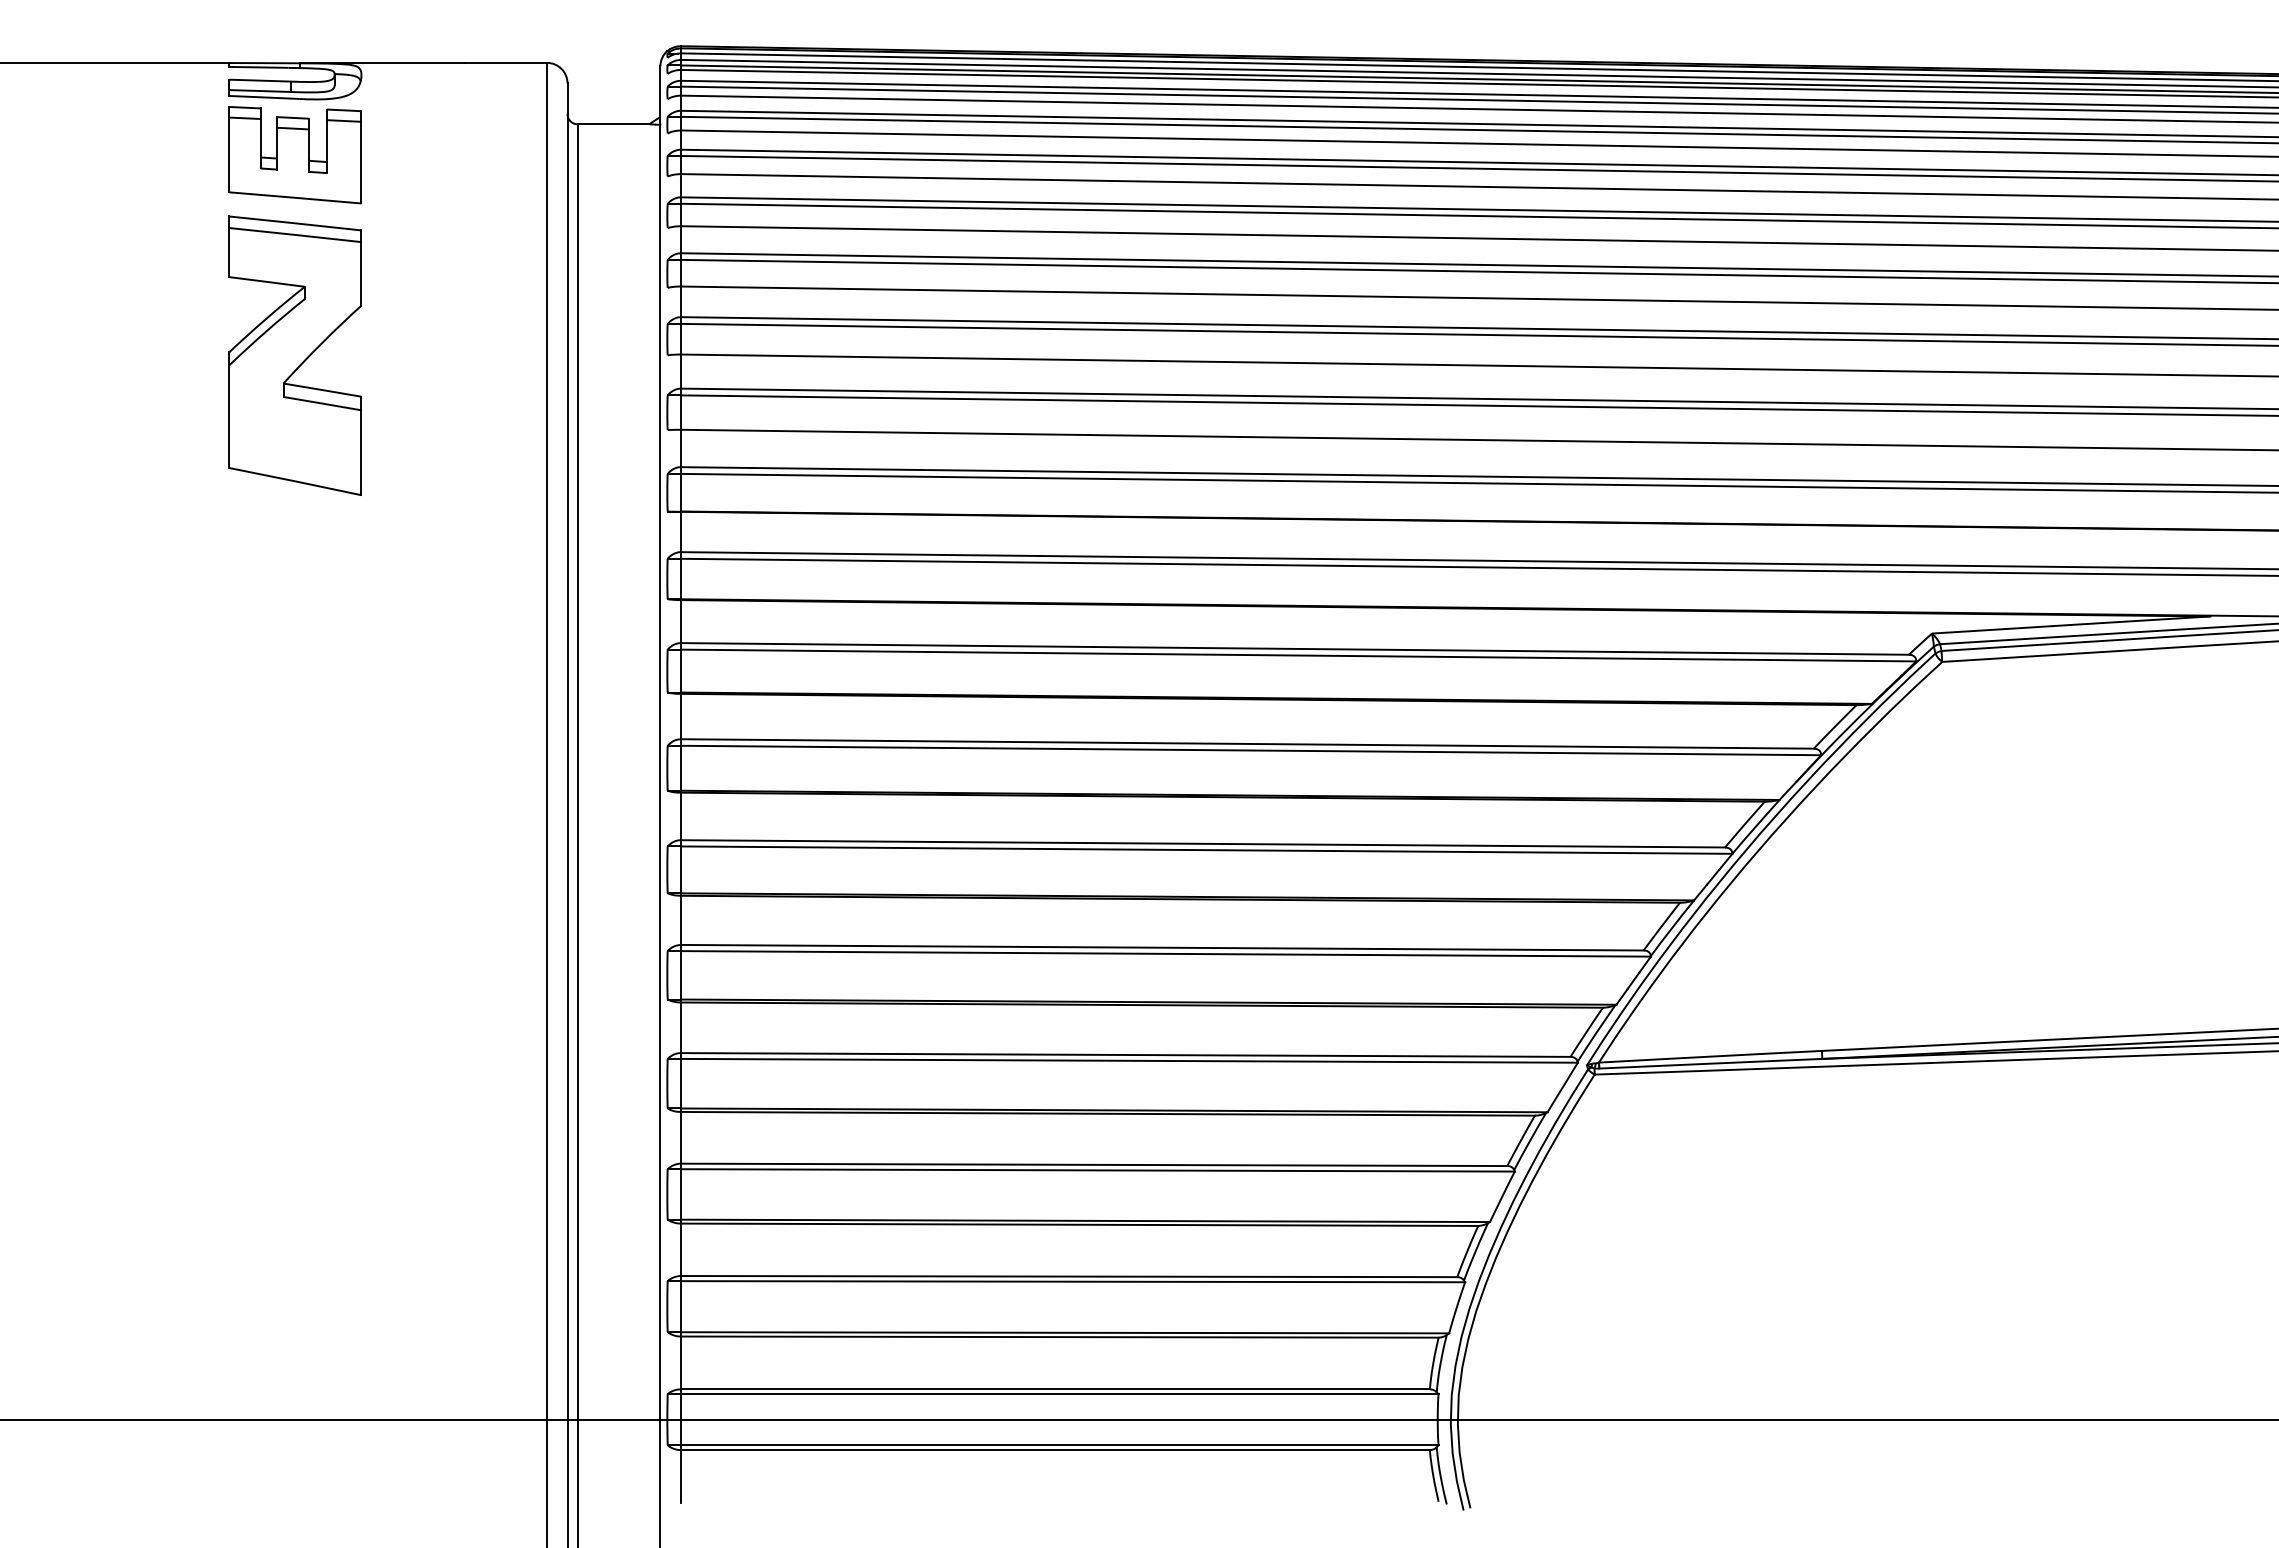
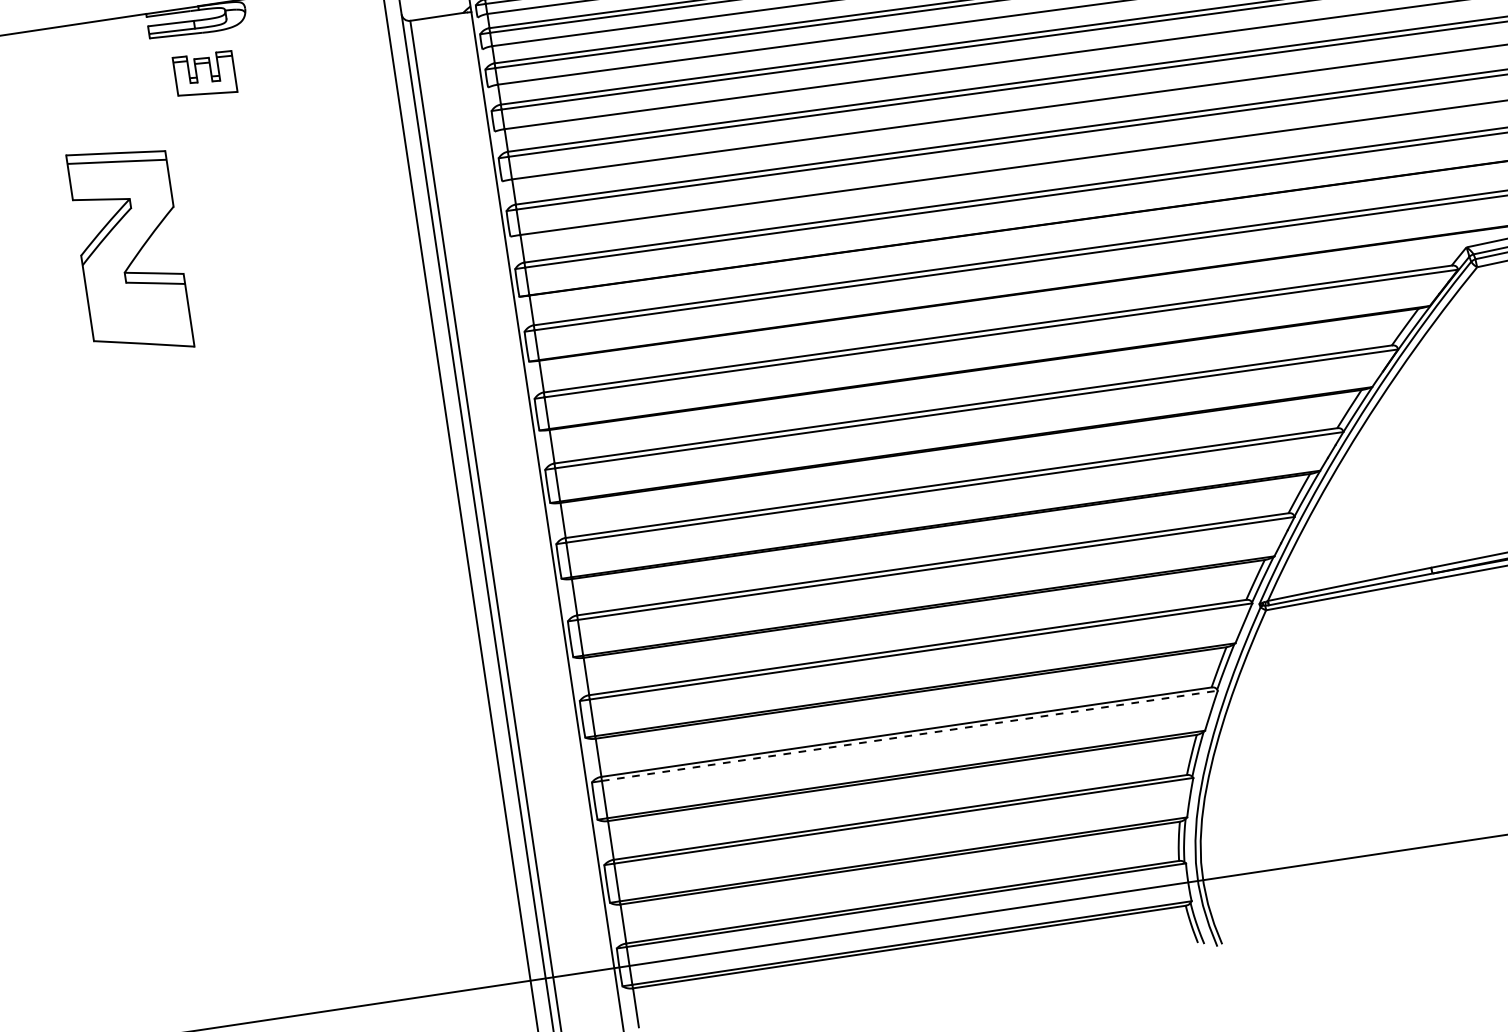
part: (294, 155) -> (204, 75), size x0.6
part: (294, 355) -> (129, 250), moved
line: (1097, 1170) -> (909, 735), solid -> dashed

